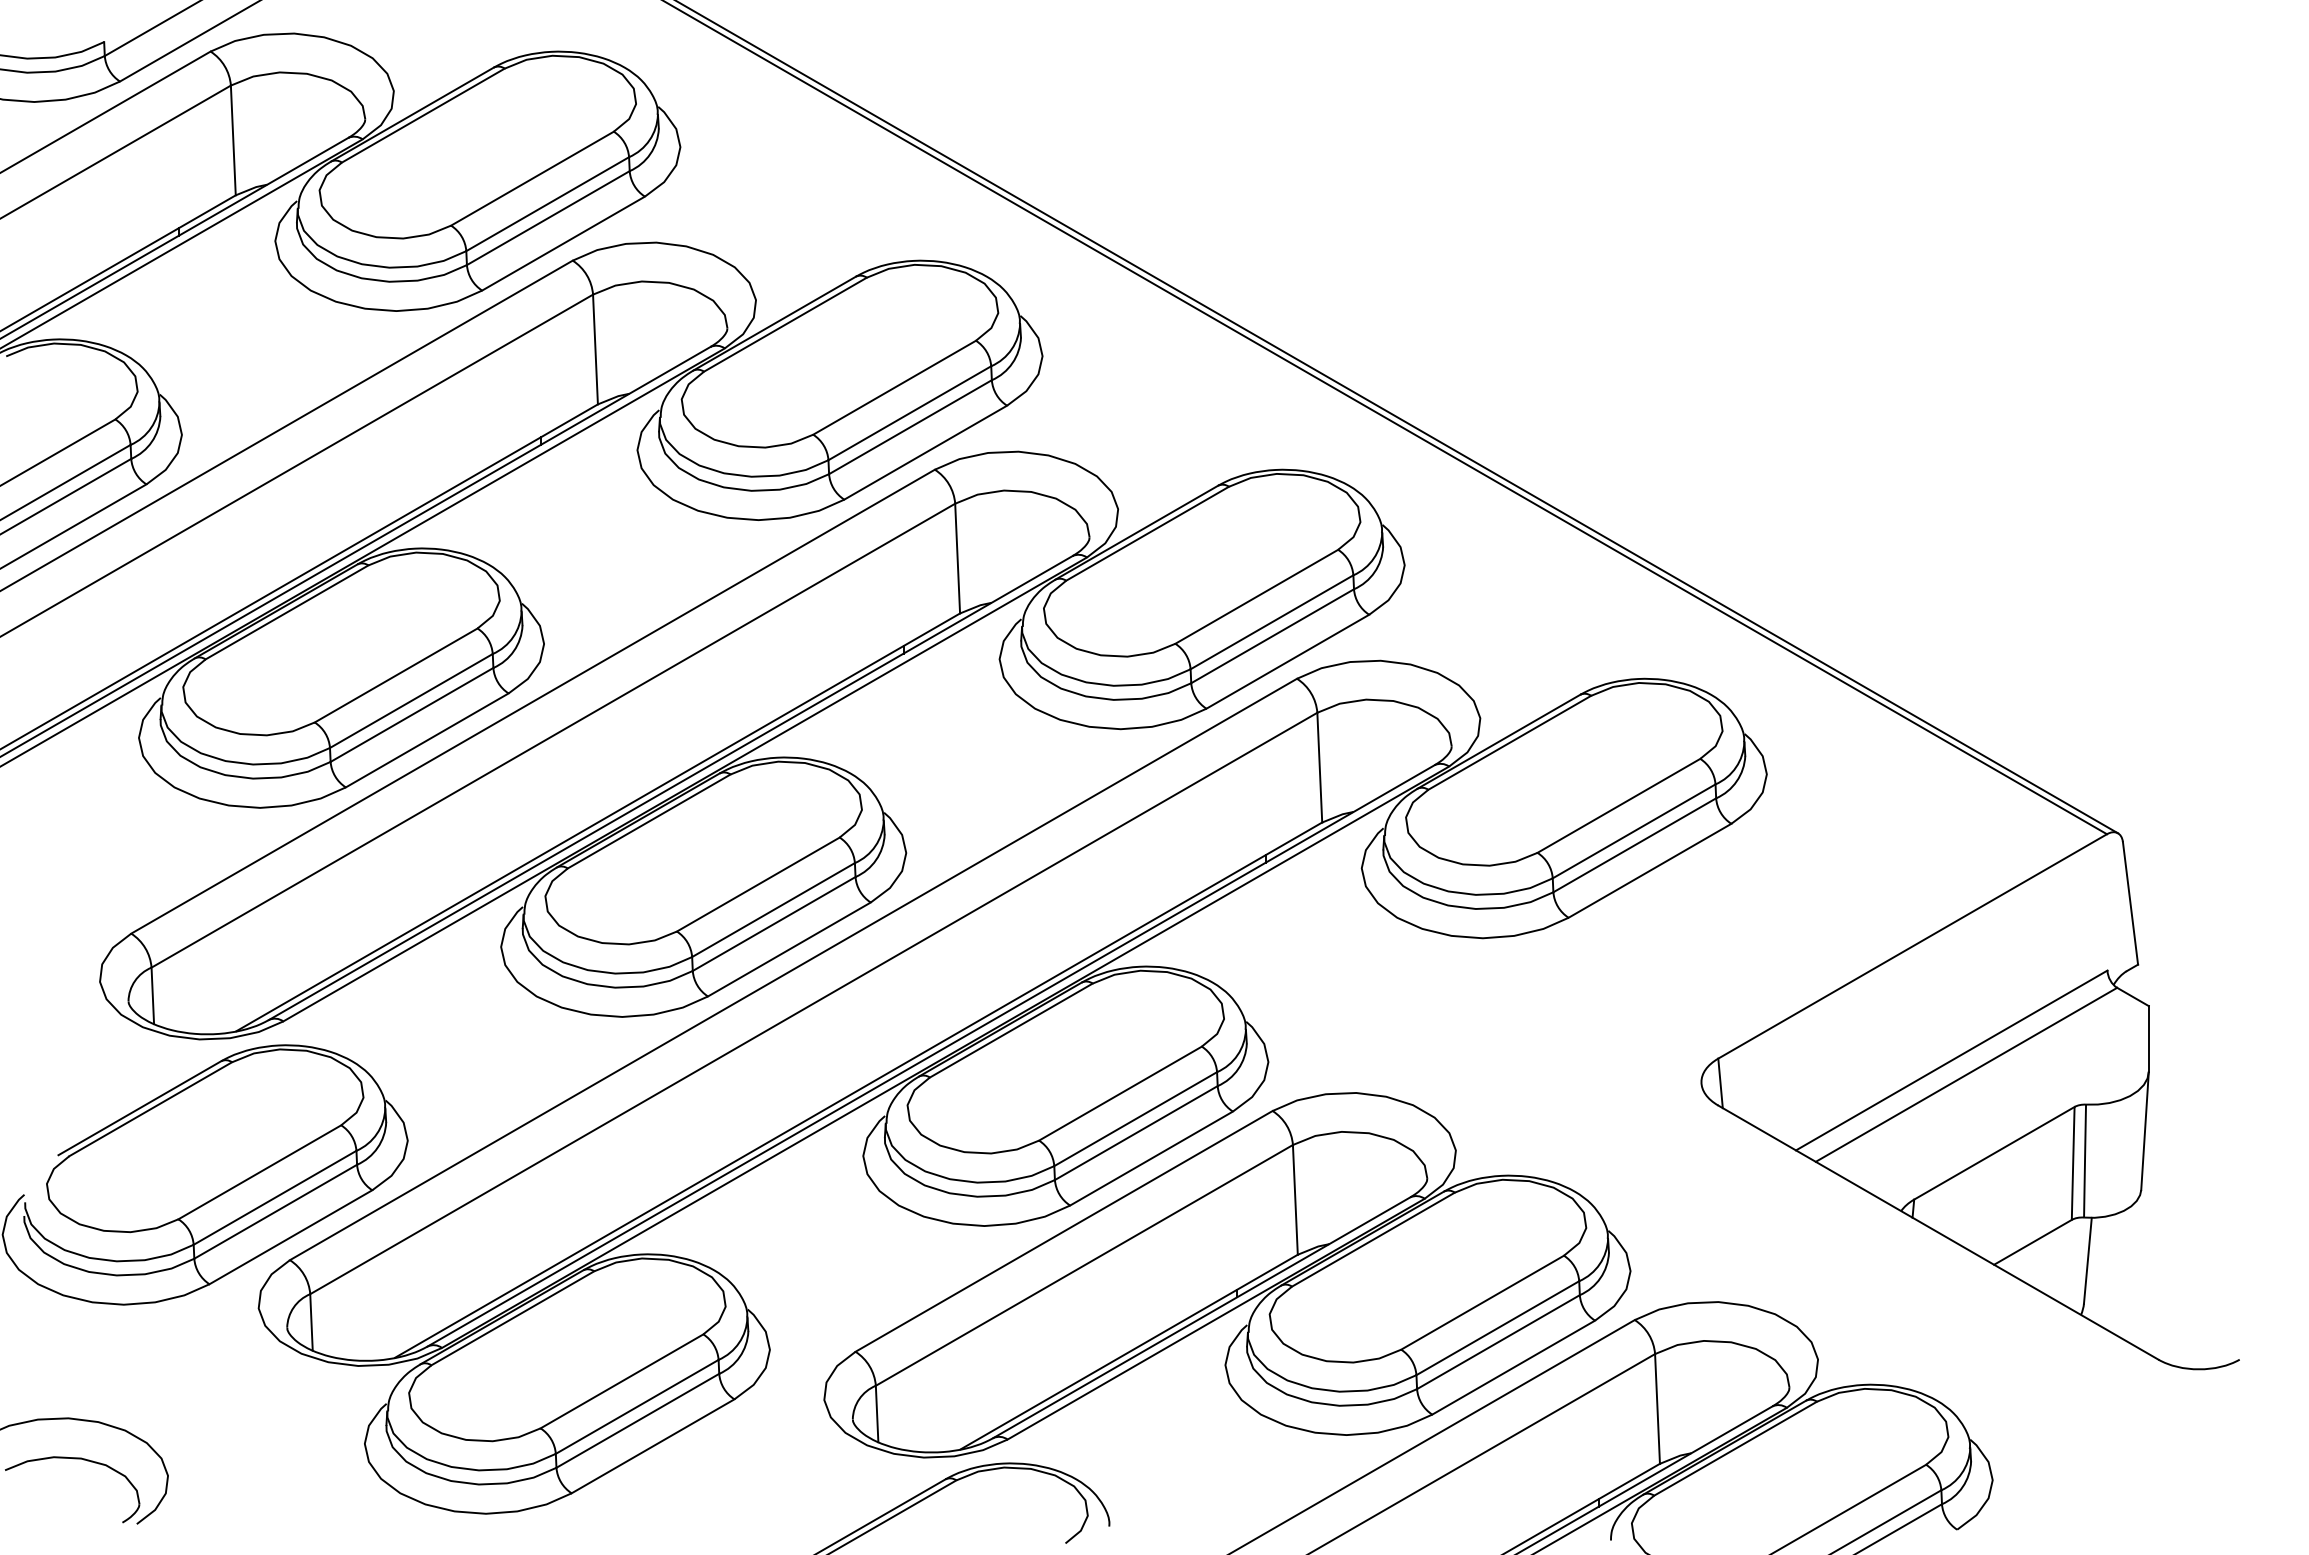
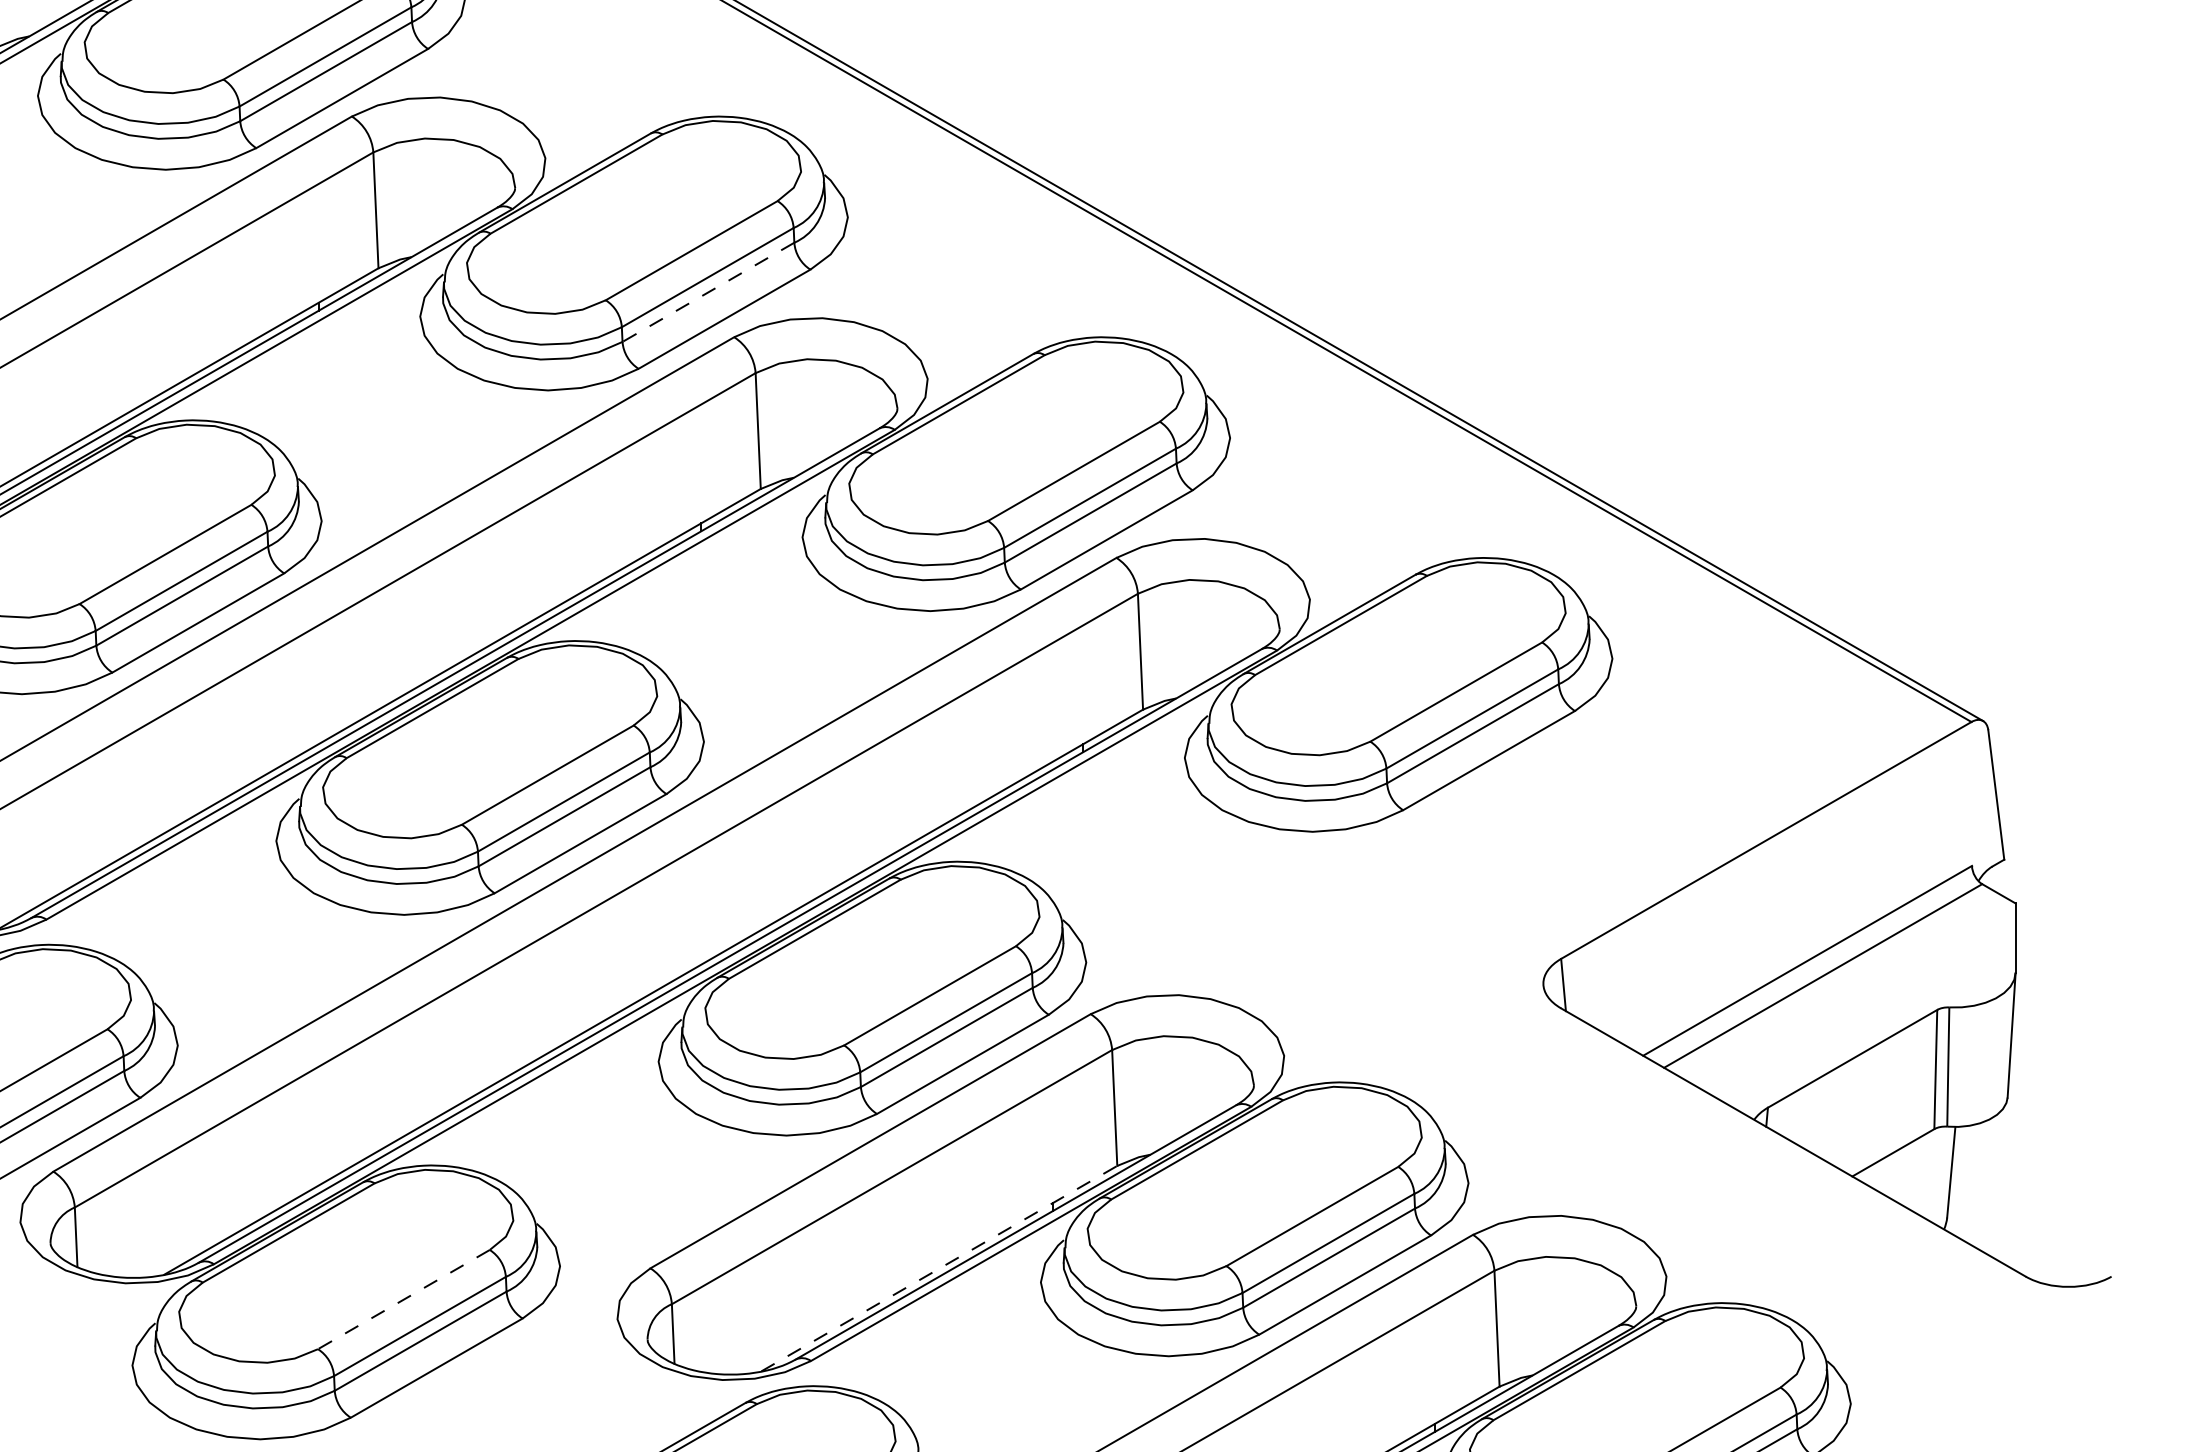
line: (910, 427) -> (708, 292), solid -> dashed
line: (1129, 1352) -> (939, 1269), solid -> dashed
line: (621, 1381) -> (403, 1299), solid -> dashed

